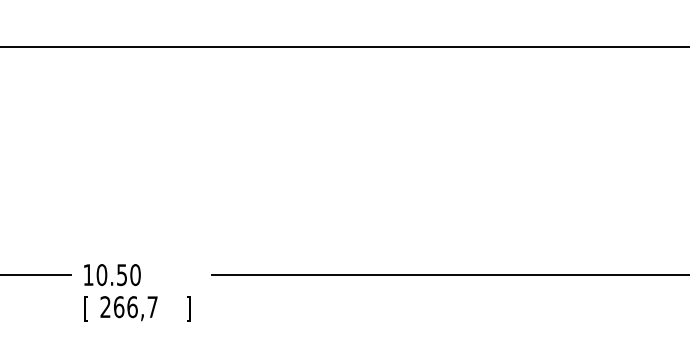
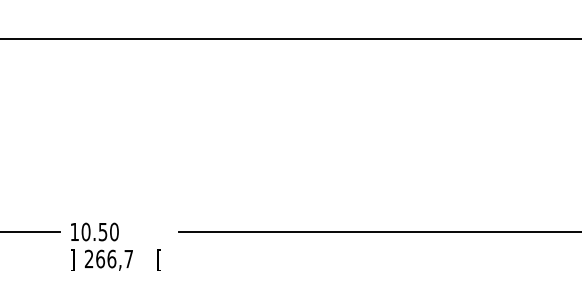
text: (85, 307) -> (72, 259), [ -> ]
text: (187, 308) -> (158, 260), ] -> [

